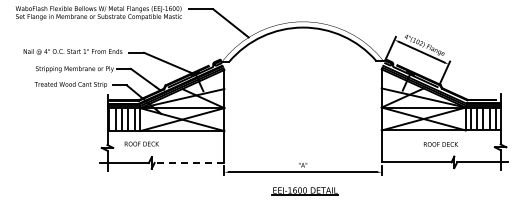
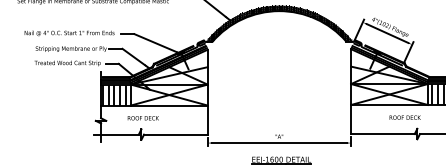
hatch: (302, 41) -> (278, 23), added
text: (141, 143) -> (143, 117), moved
line: (189, 163) -> (175, 135), dashed -> solid

